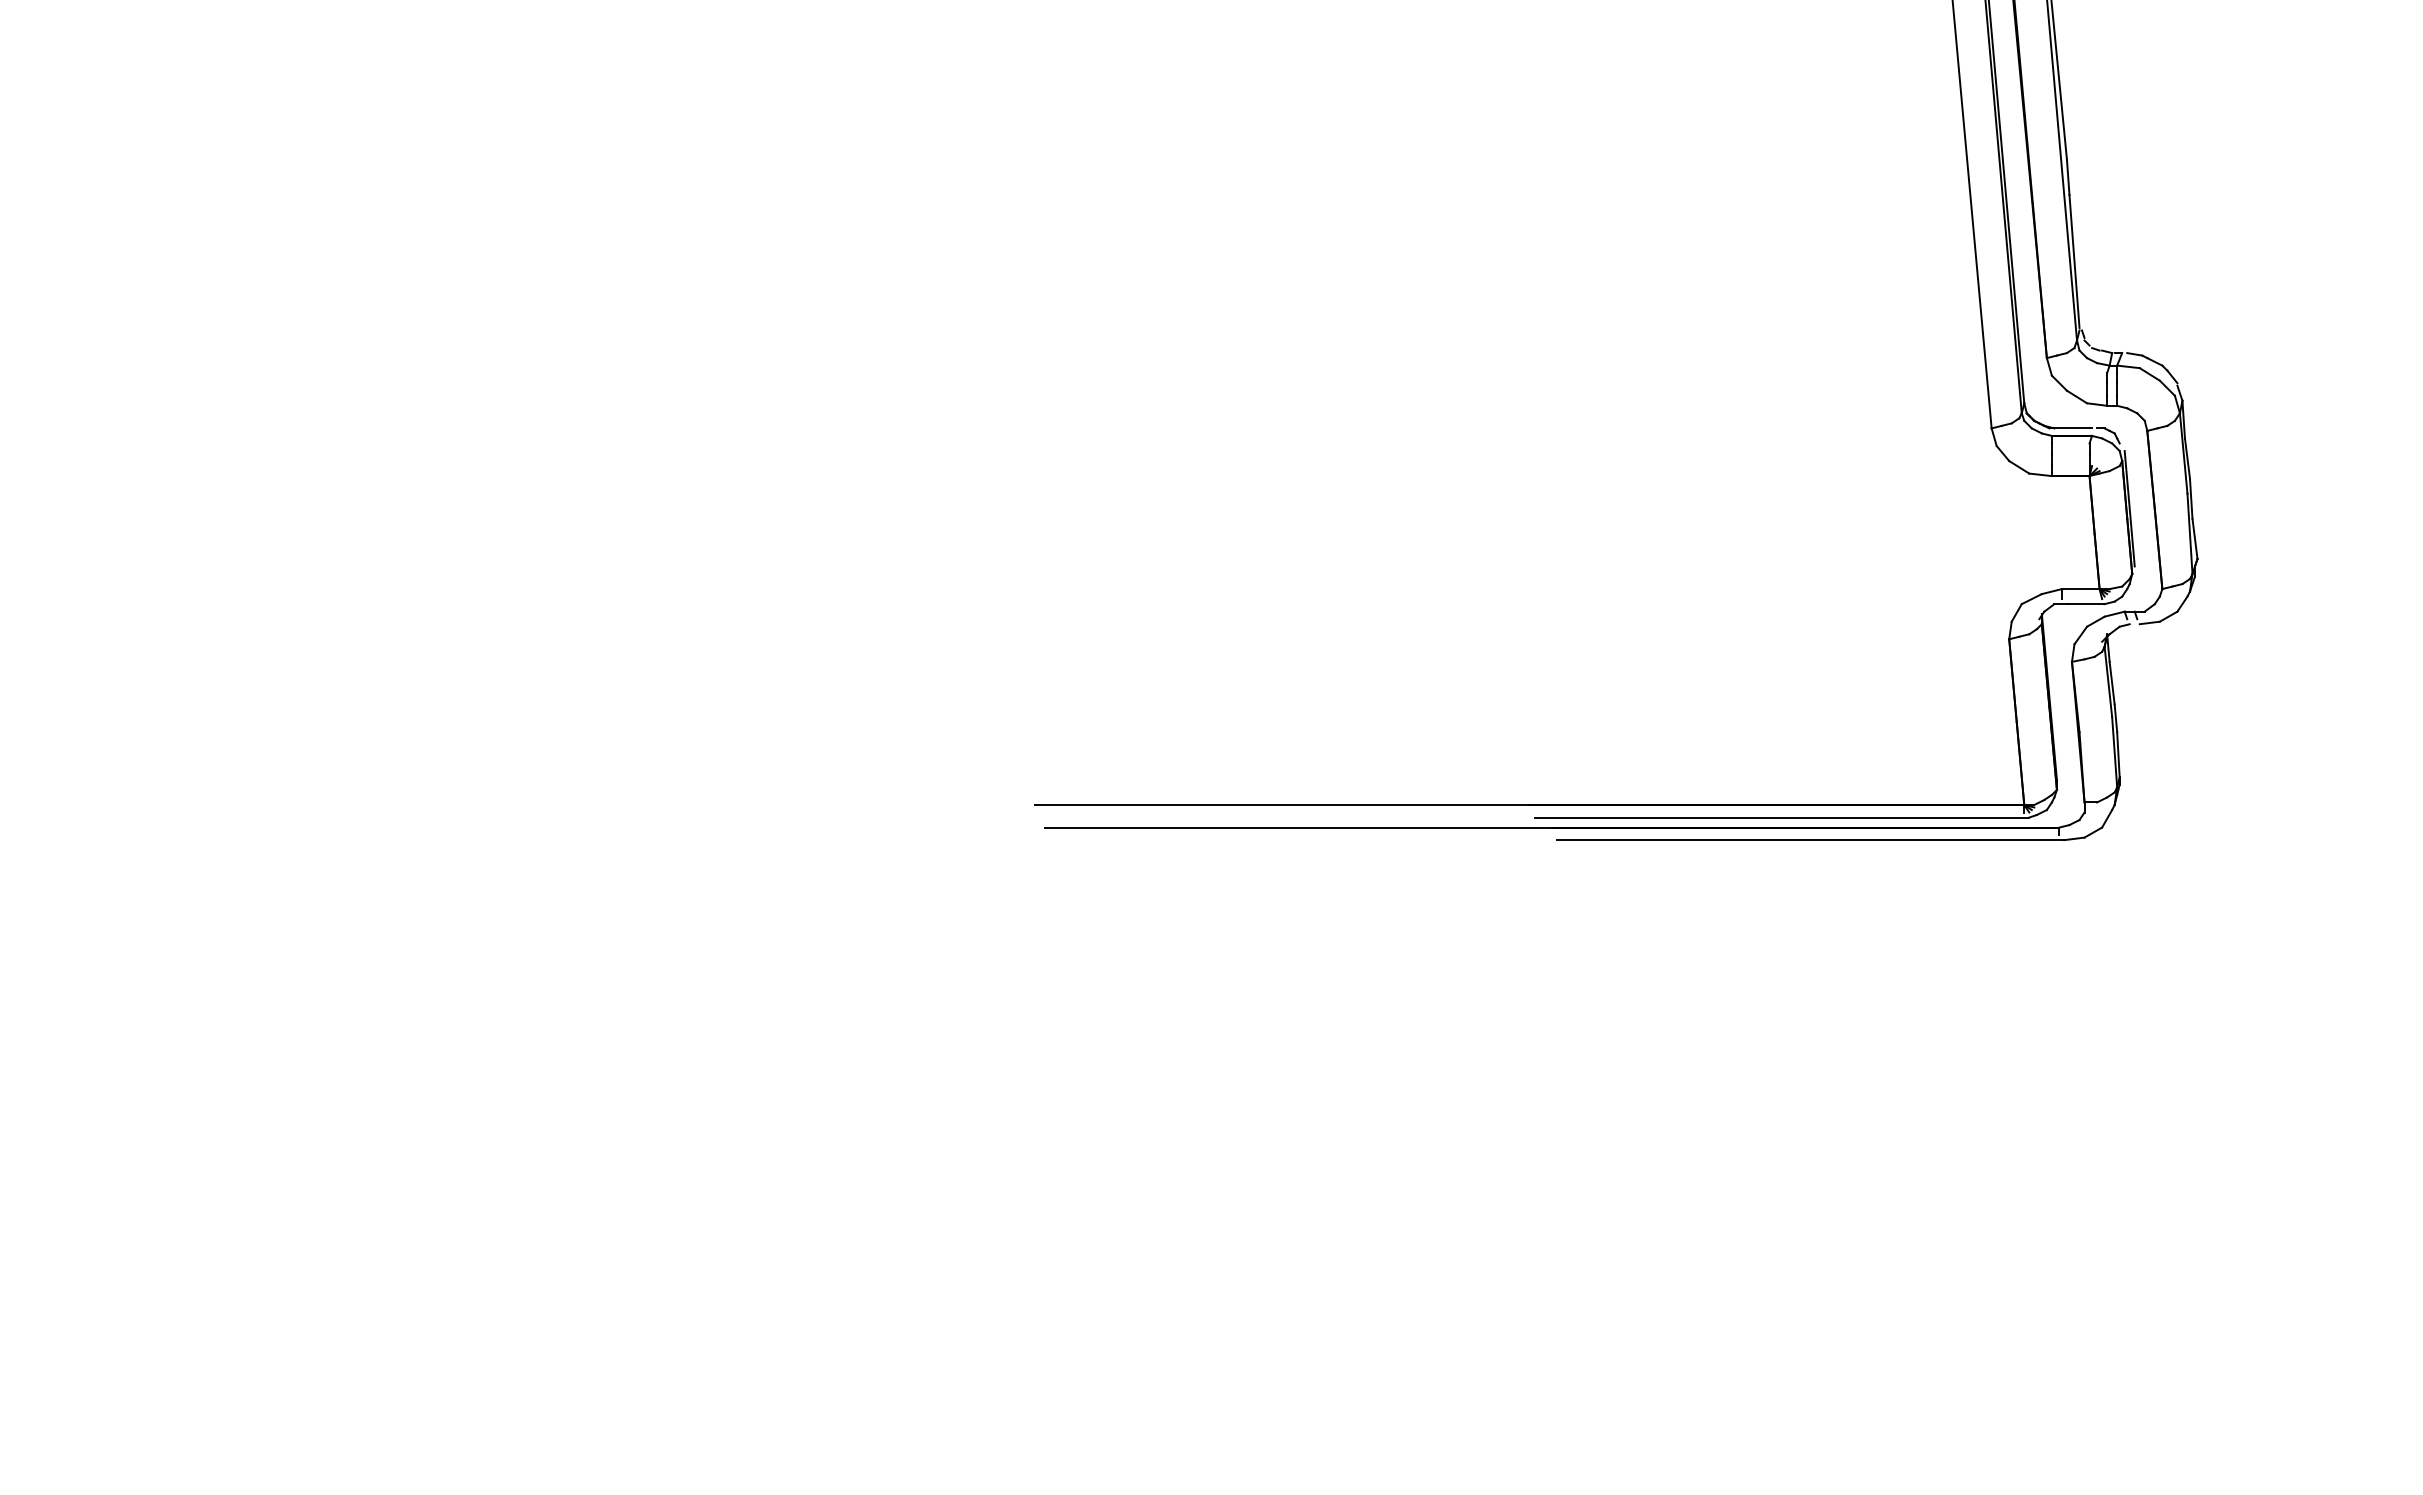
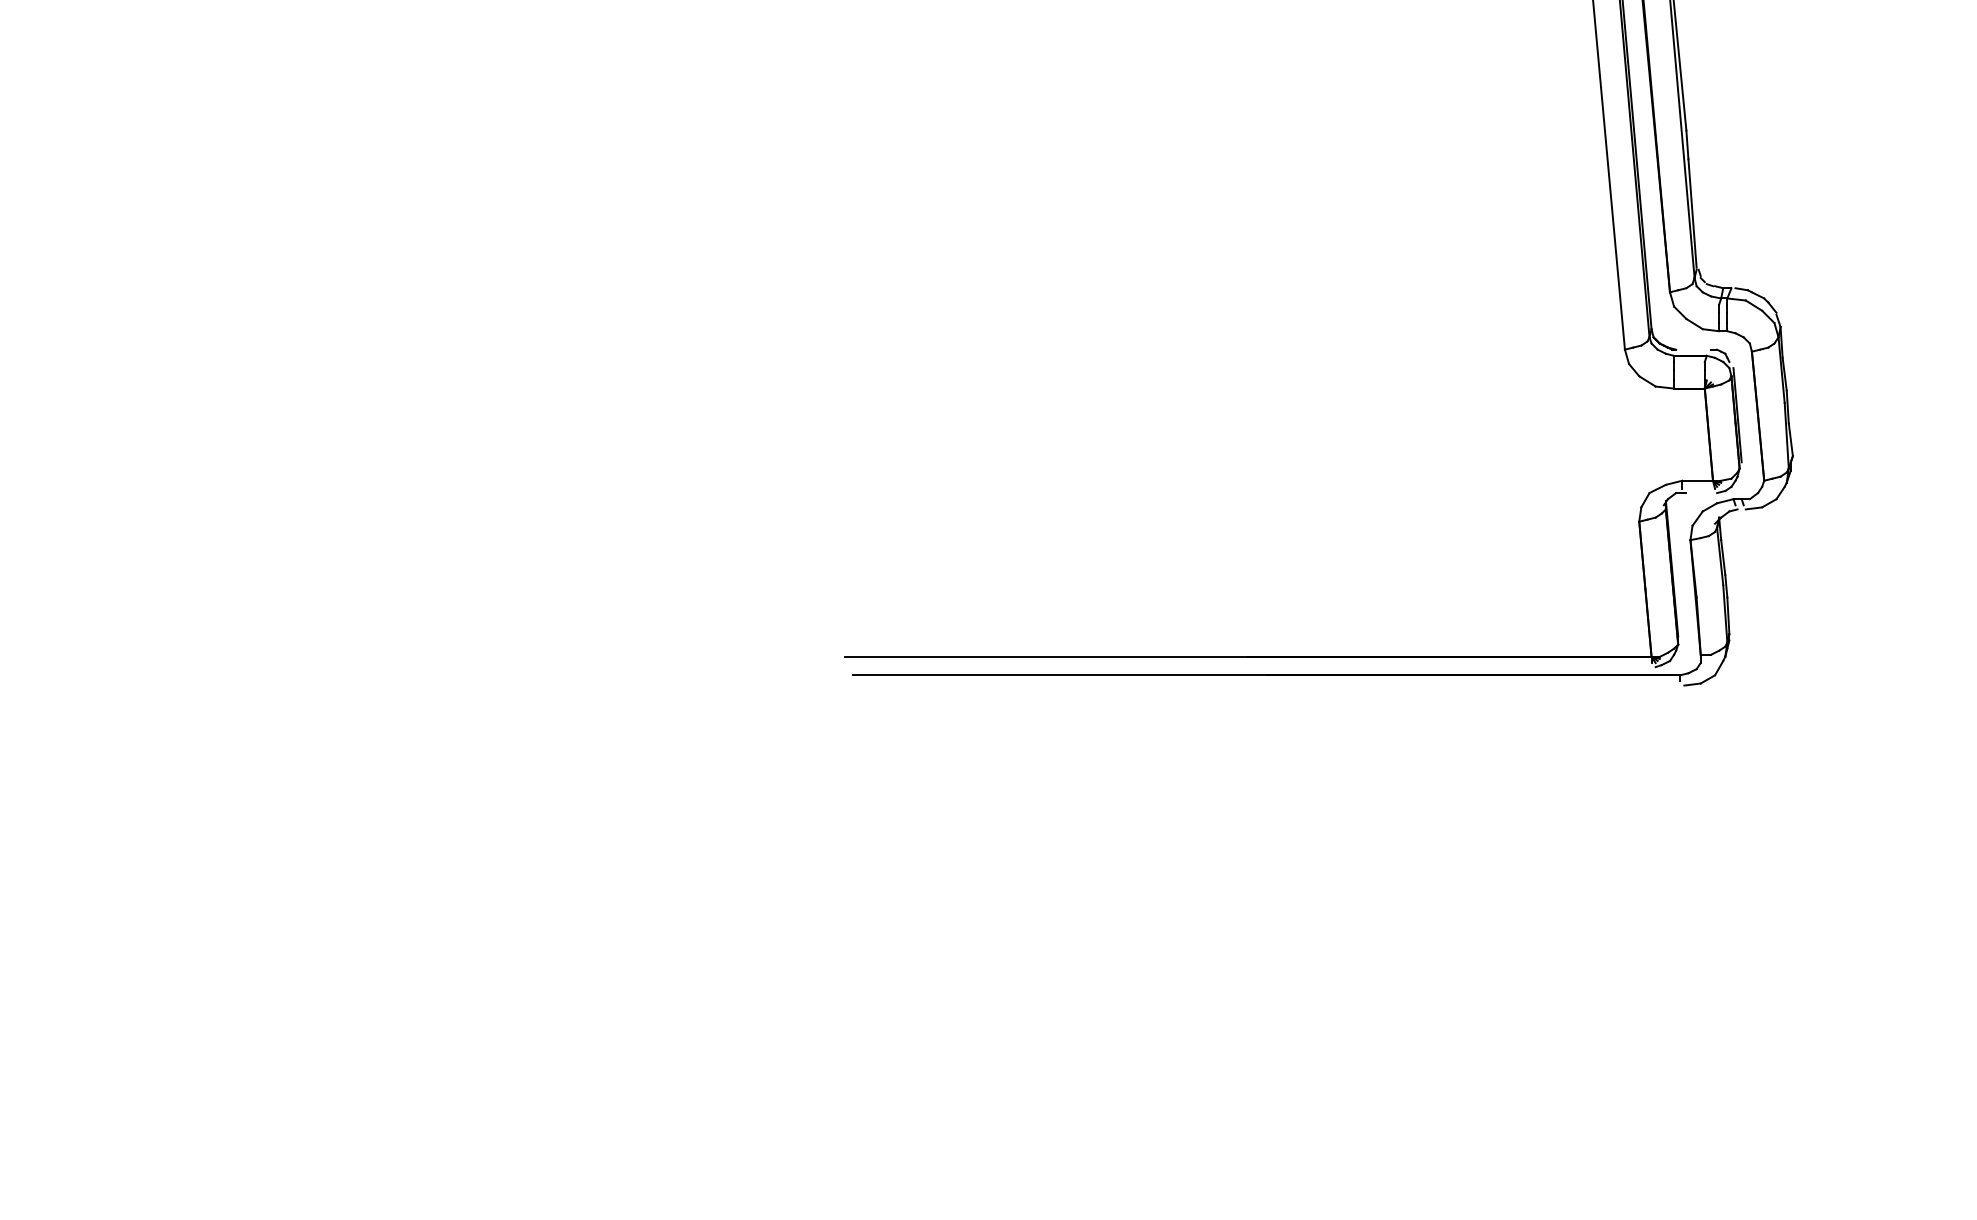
line: (2073, 428) -> (1691, 349), removed
line: (2085, 604) -> (1701, 493), removed
line: (1781, 817) -> (1453, 667), removed
line: (1810, 840) -> (1477, 685), removed

